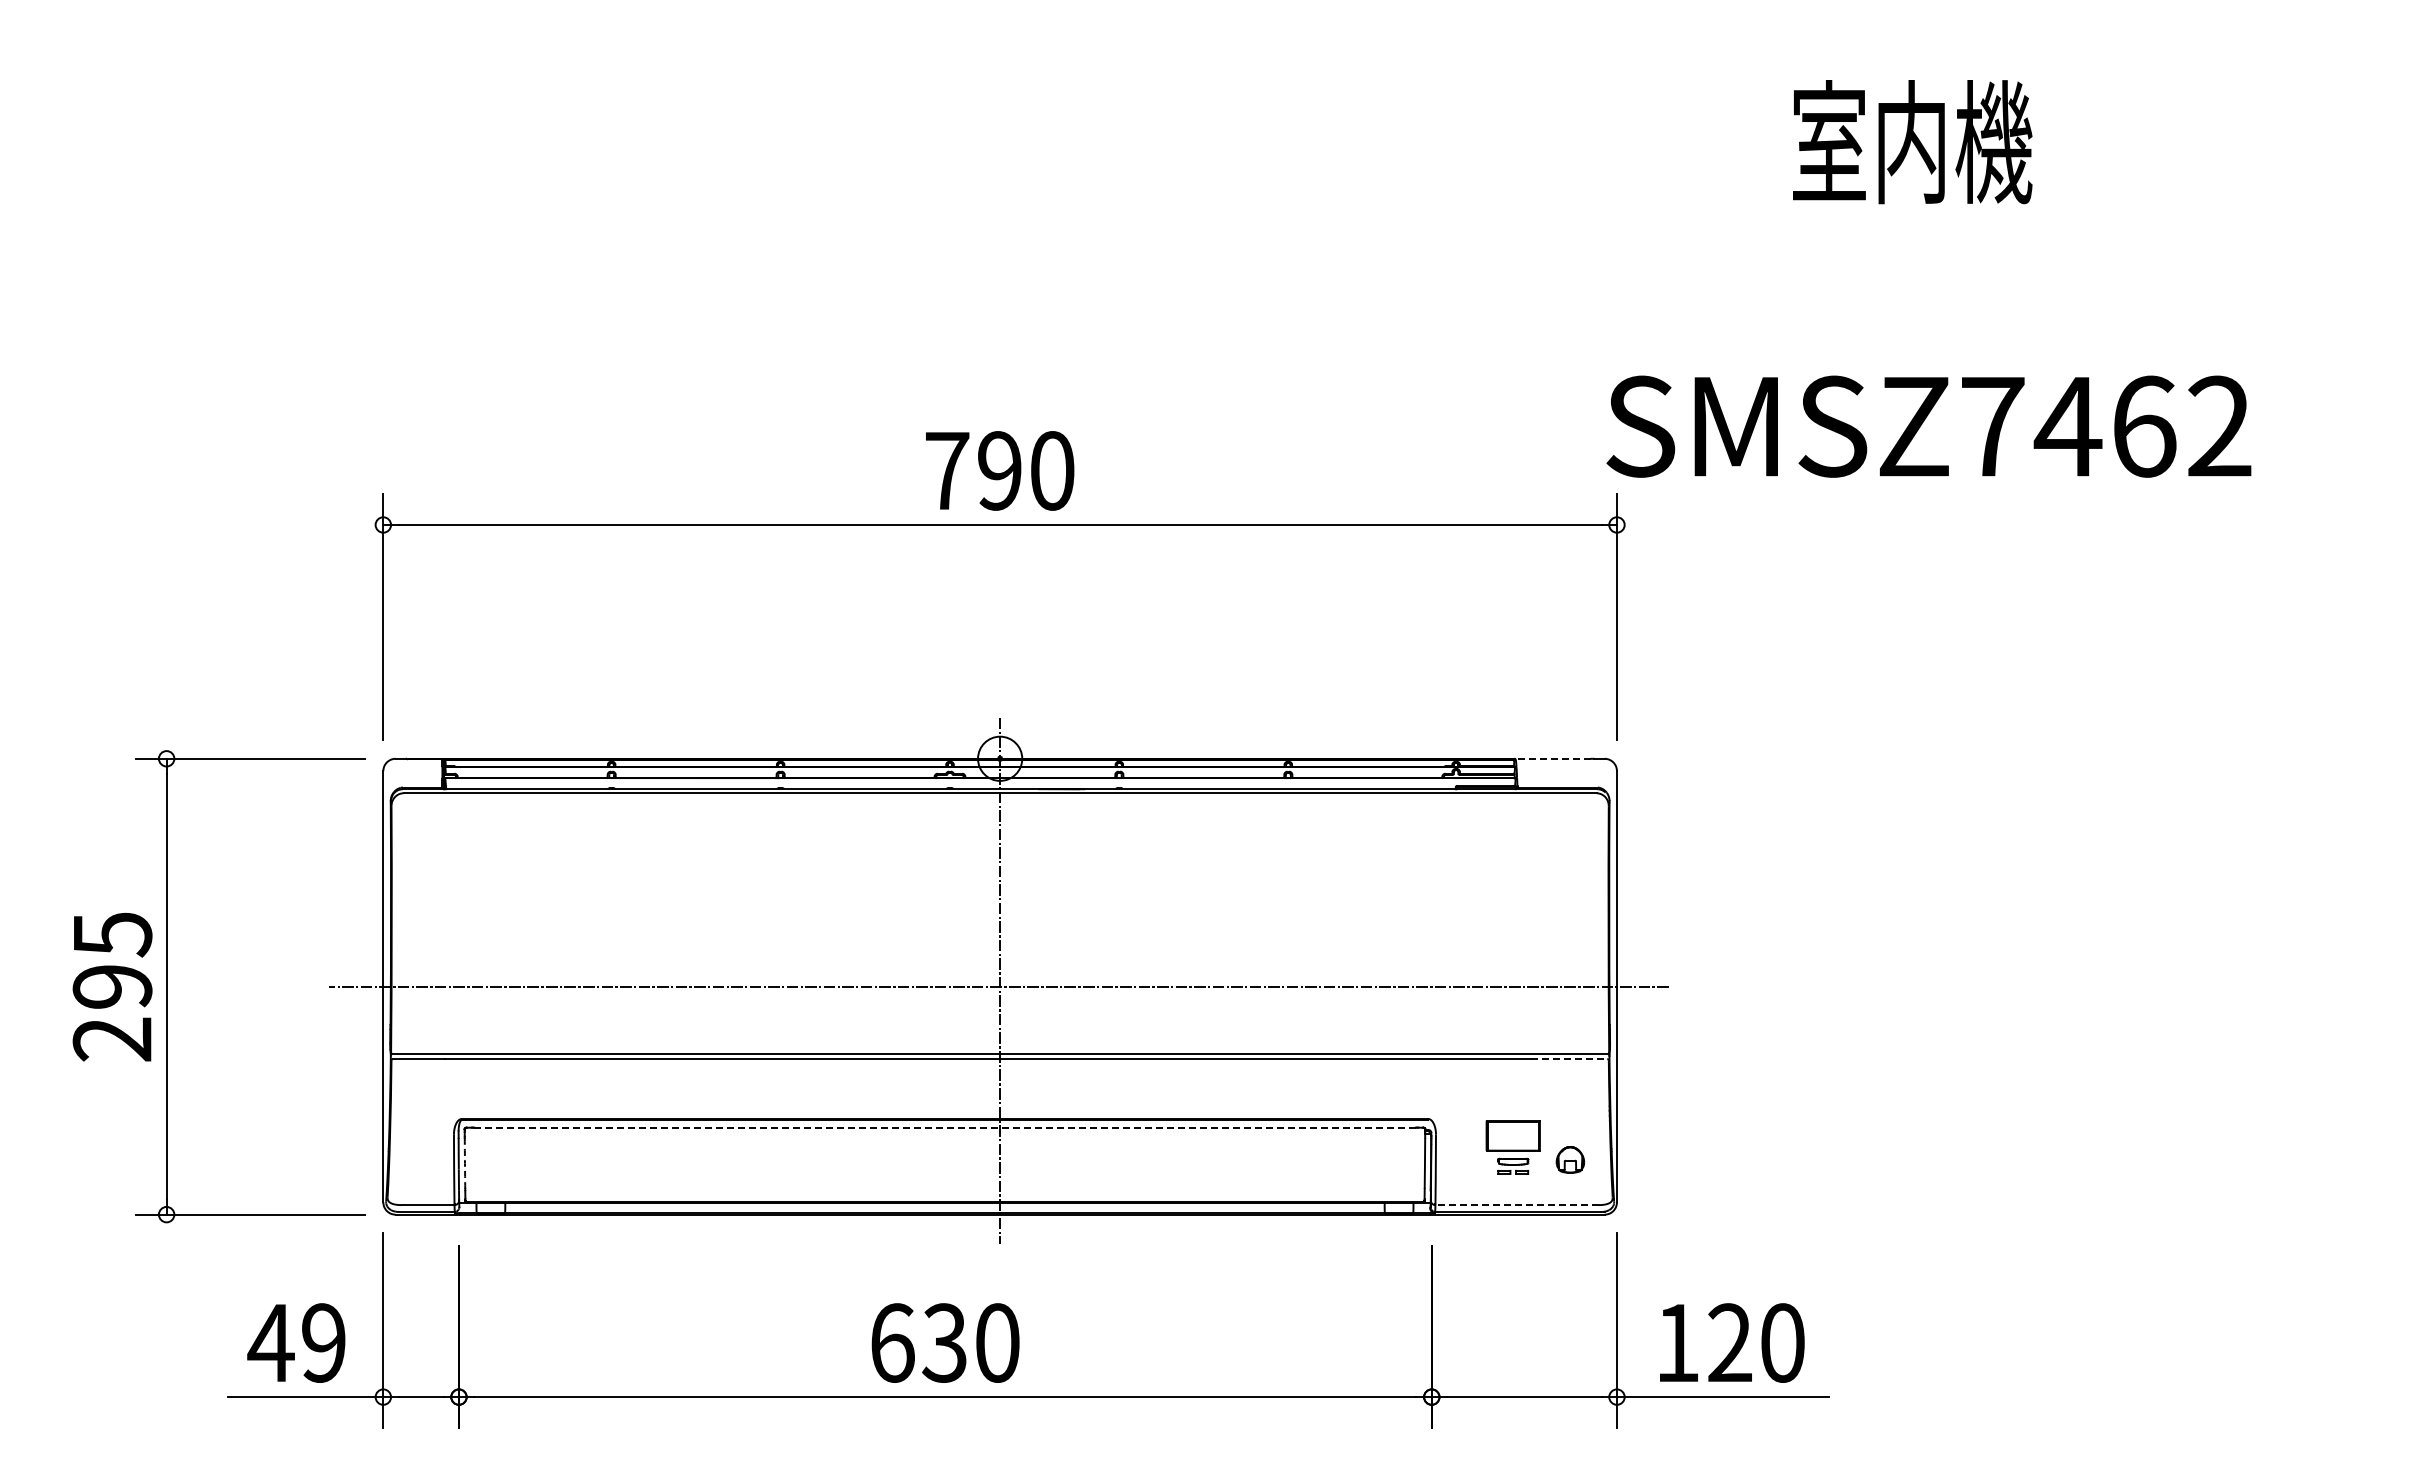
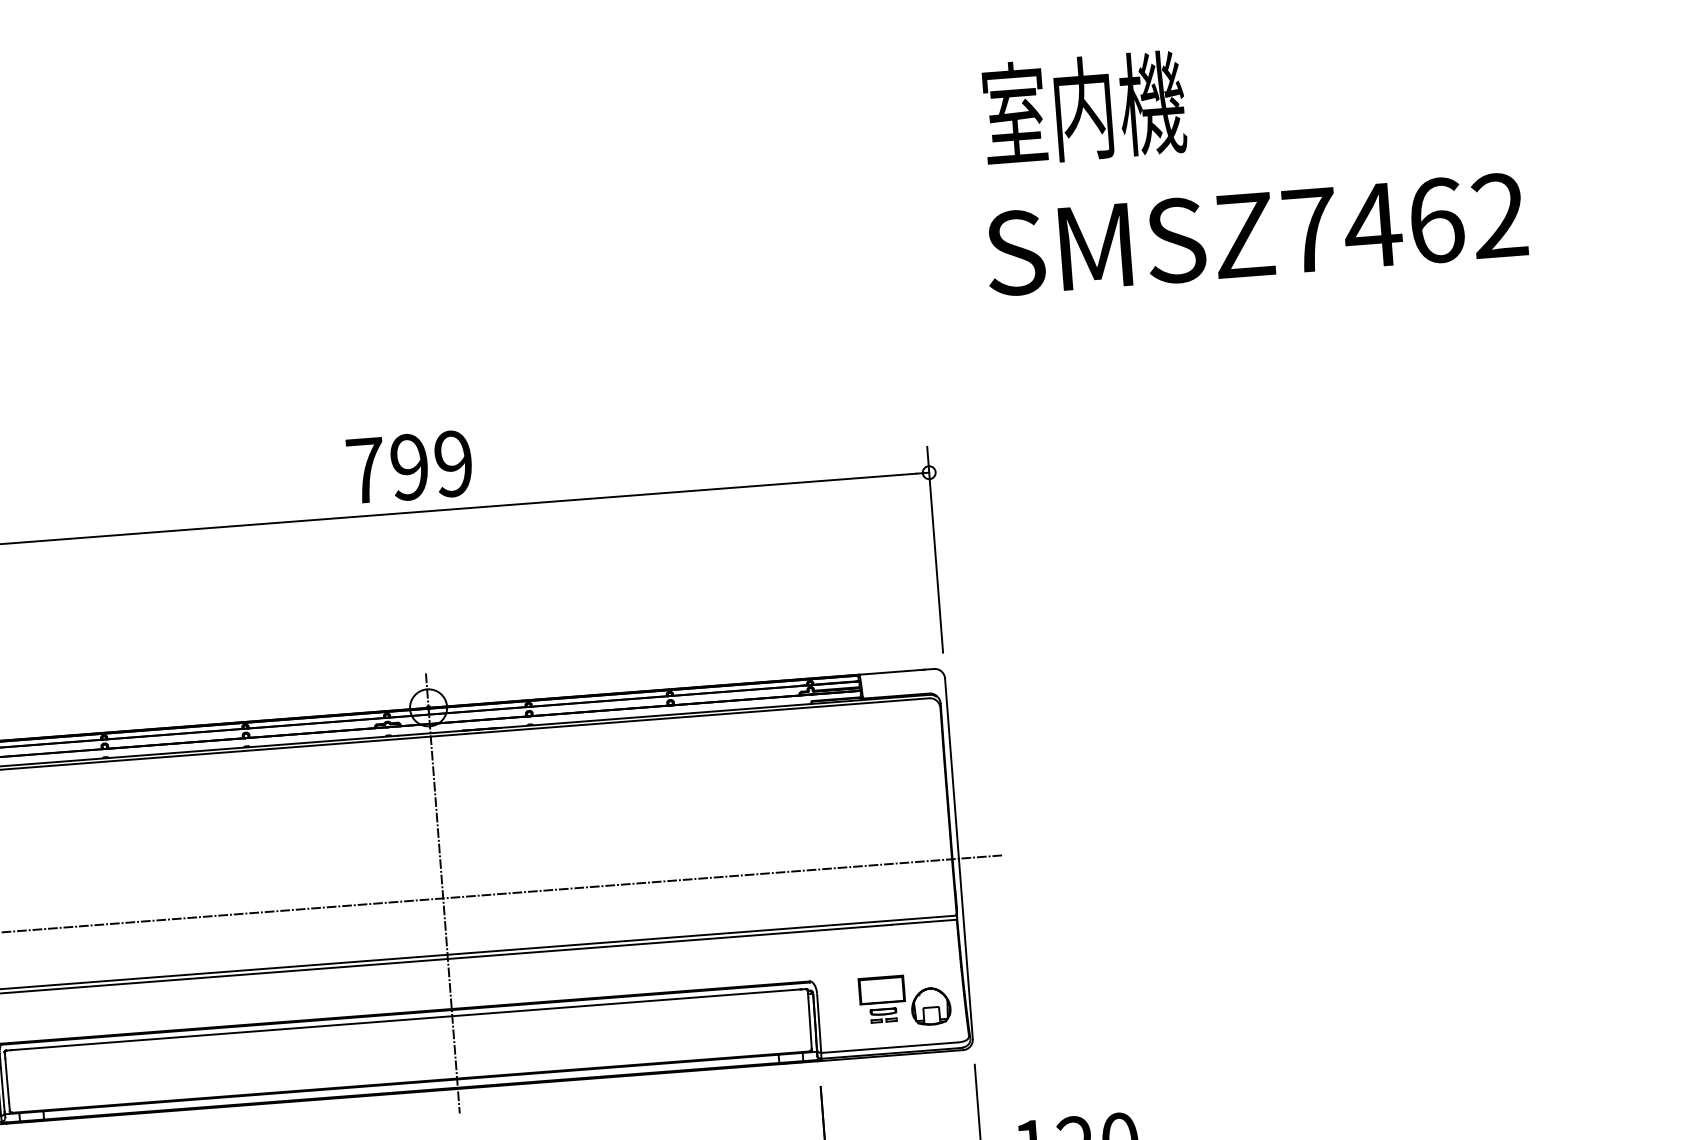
text: (1912, 142) -> (1084, 108), moved
text: (1928, 426) -> (1256, 234), moved
text: (1052, 470) -> (453, 463), 790 -> 799
line: (1553, 758) -> (891, 672), dashed -> solid
line: (1569, 1059) -> (923, 922), dashed -> solid
line: (944, 1127) -> (405, 1019), dashed -> solid
part: (1570, 1159) -> (931, 1006), size x1.67
arc: (464, 1163) -> (6, 1080), dashed -> solid
line: (1517, 1205) -> (889, 1048), dashed -> solid

